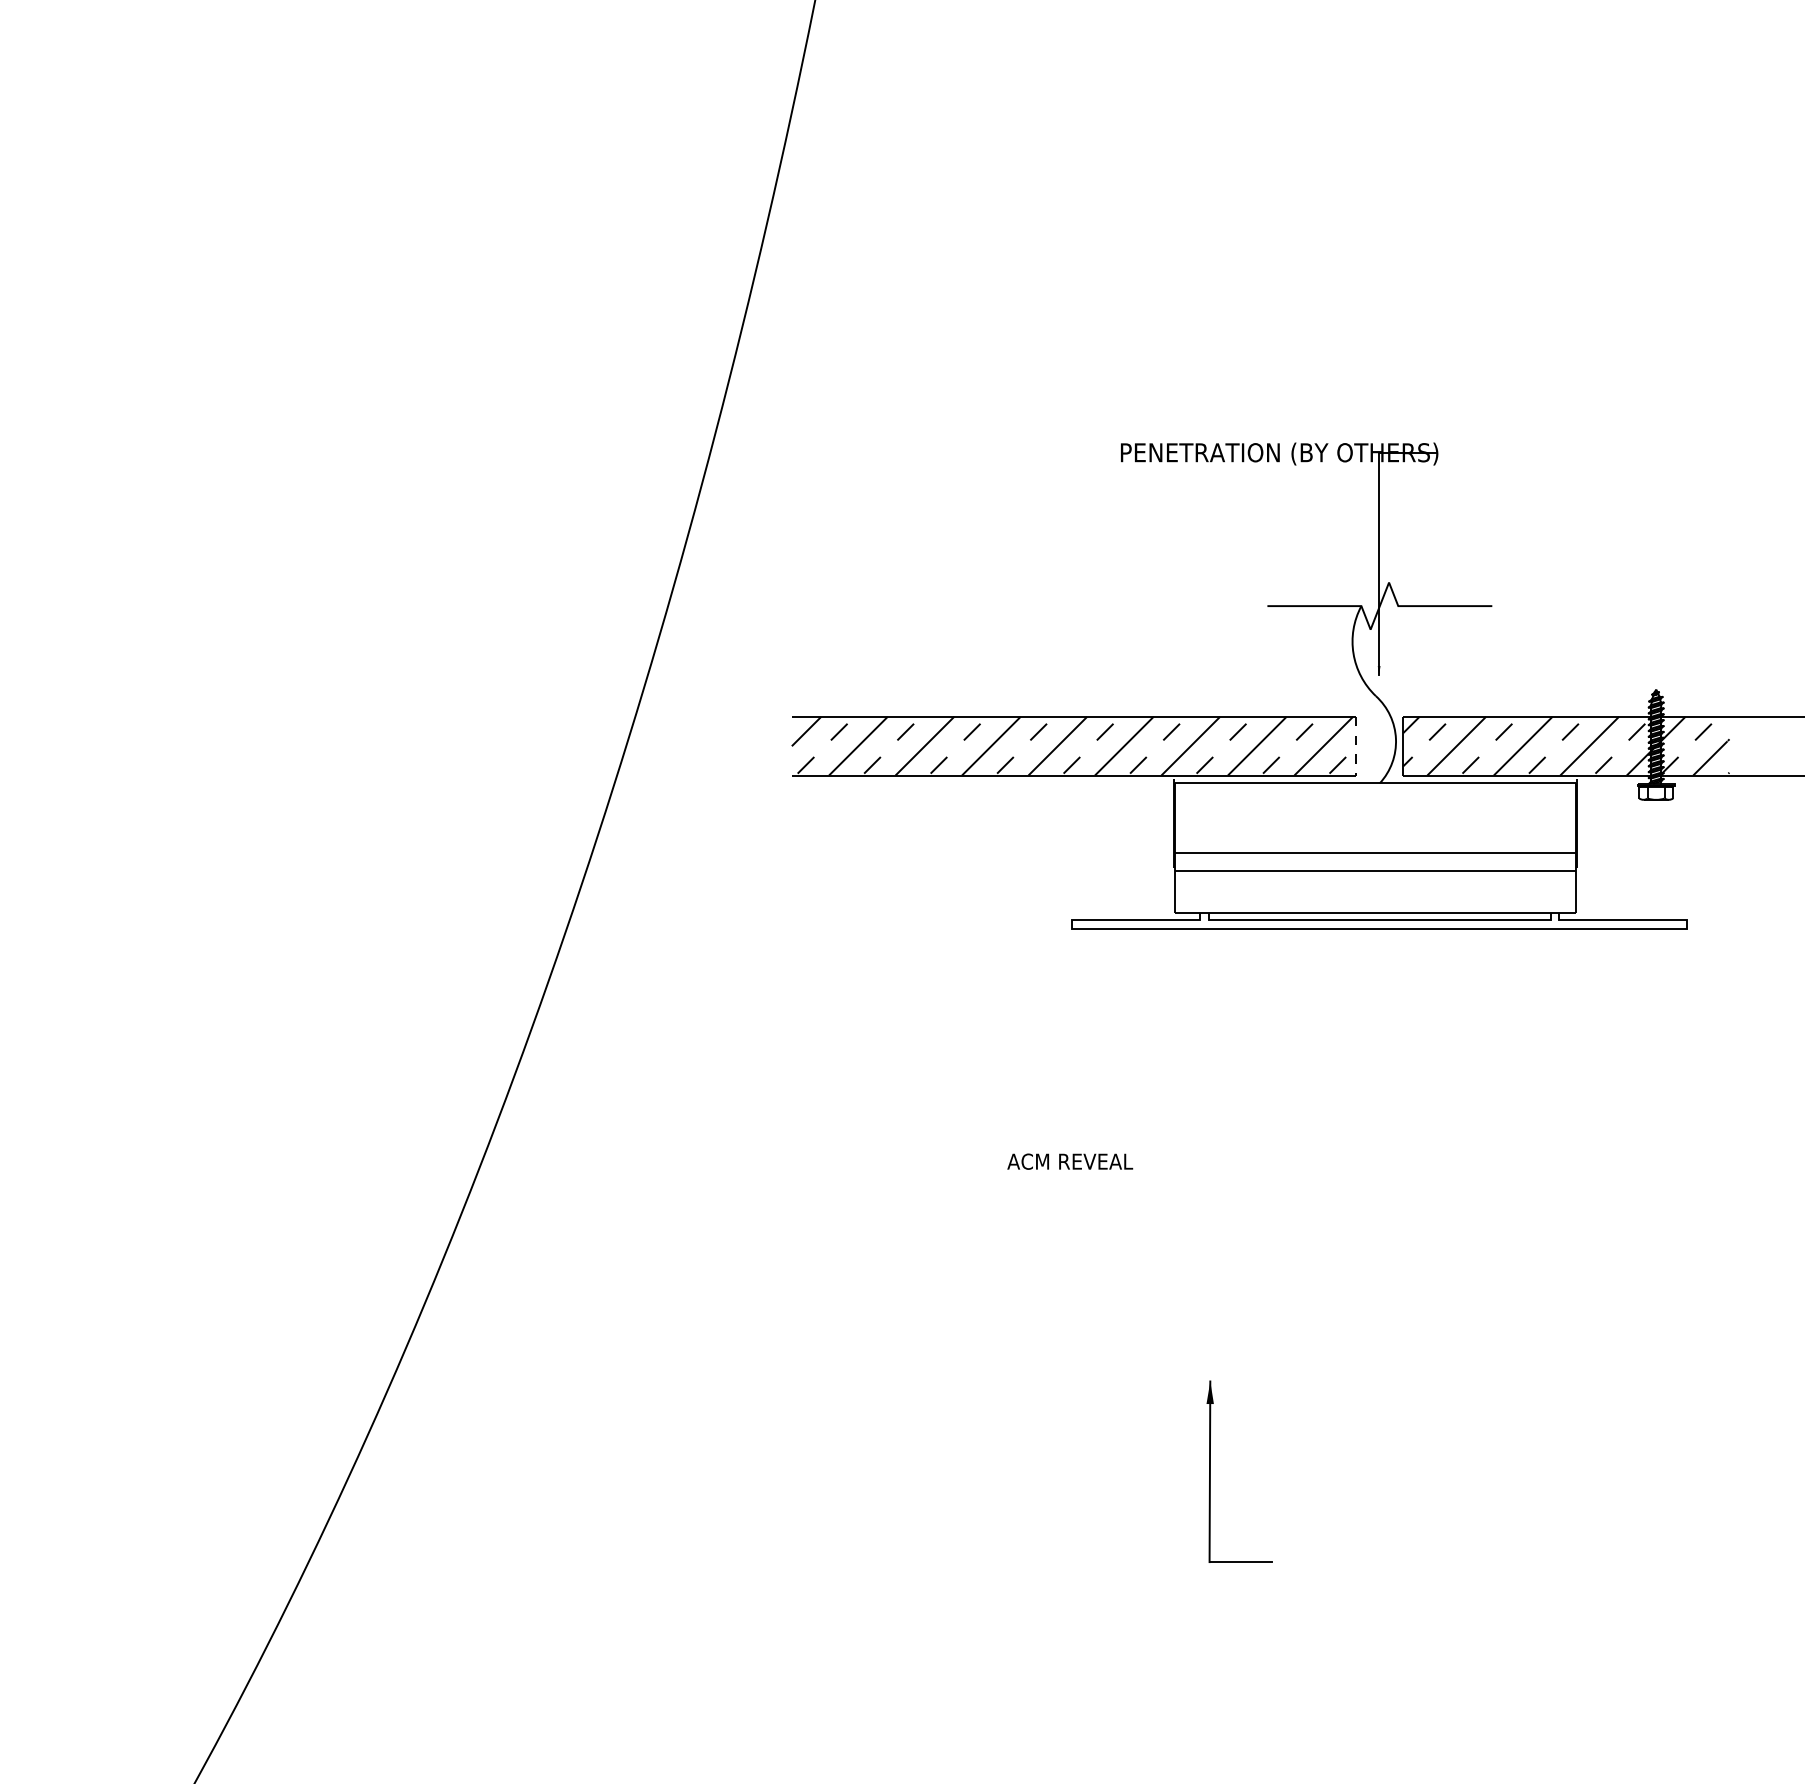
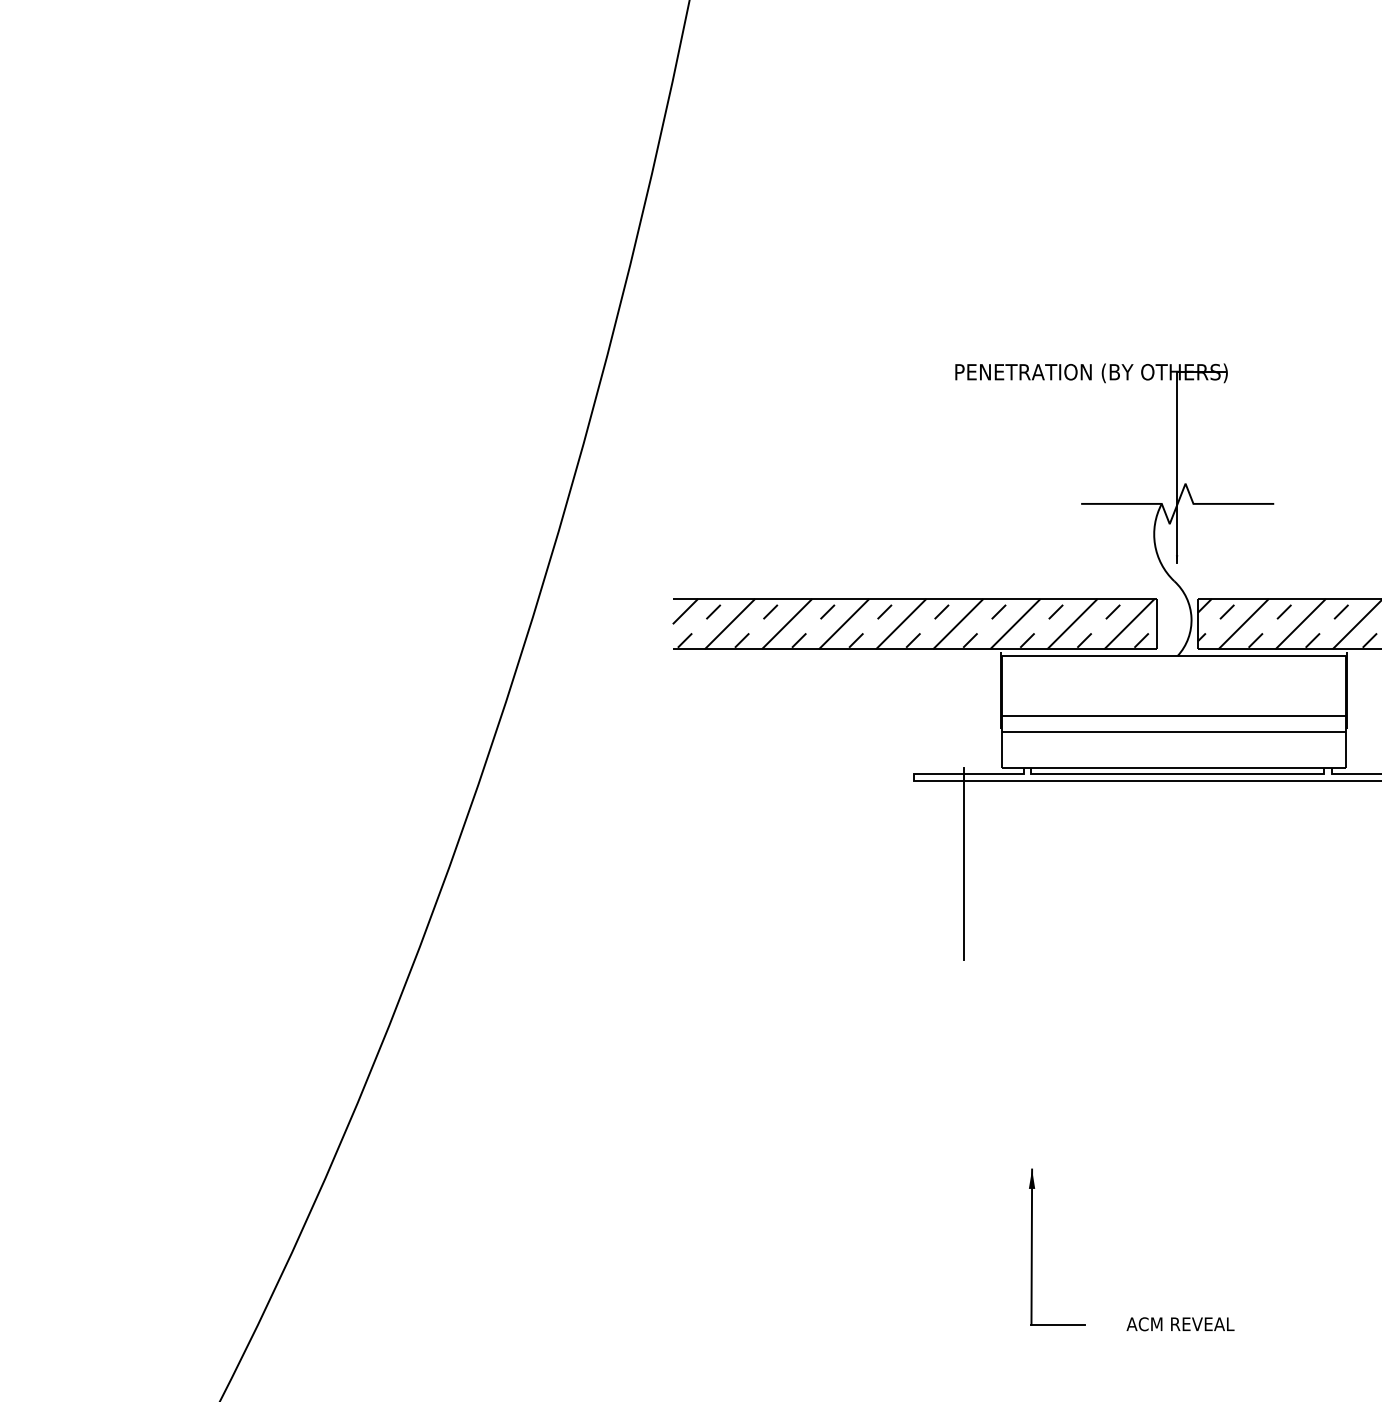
line: (1356, 746) -> (1157, 624), dashed -> solid
line: (1131, 1025) -> (964, 863), added
text: (1070, 1161) -> (1180, 1324), moved

